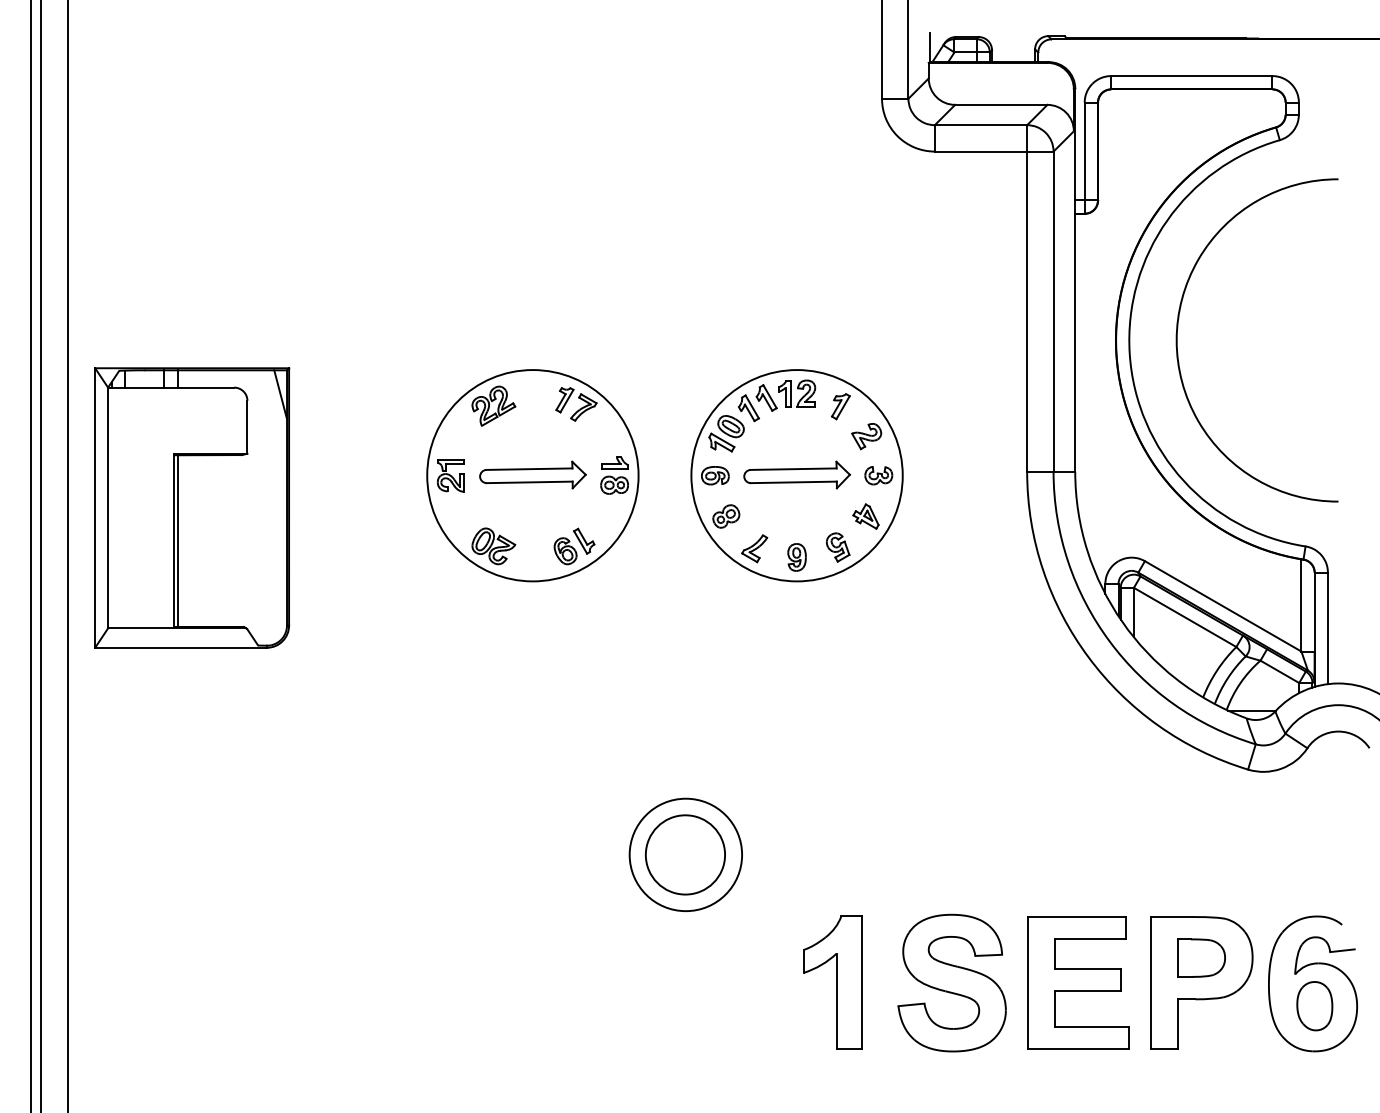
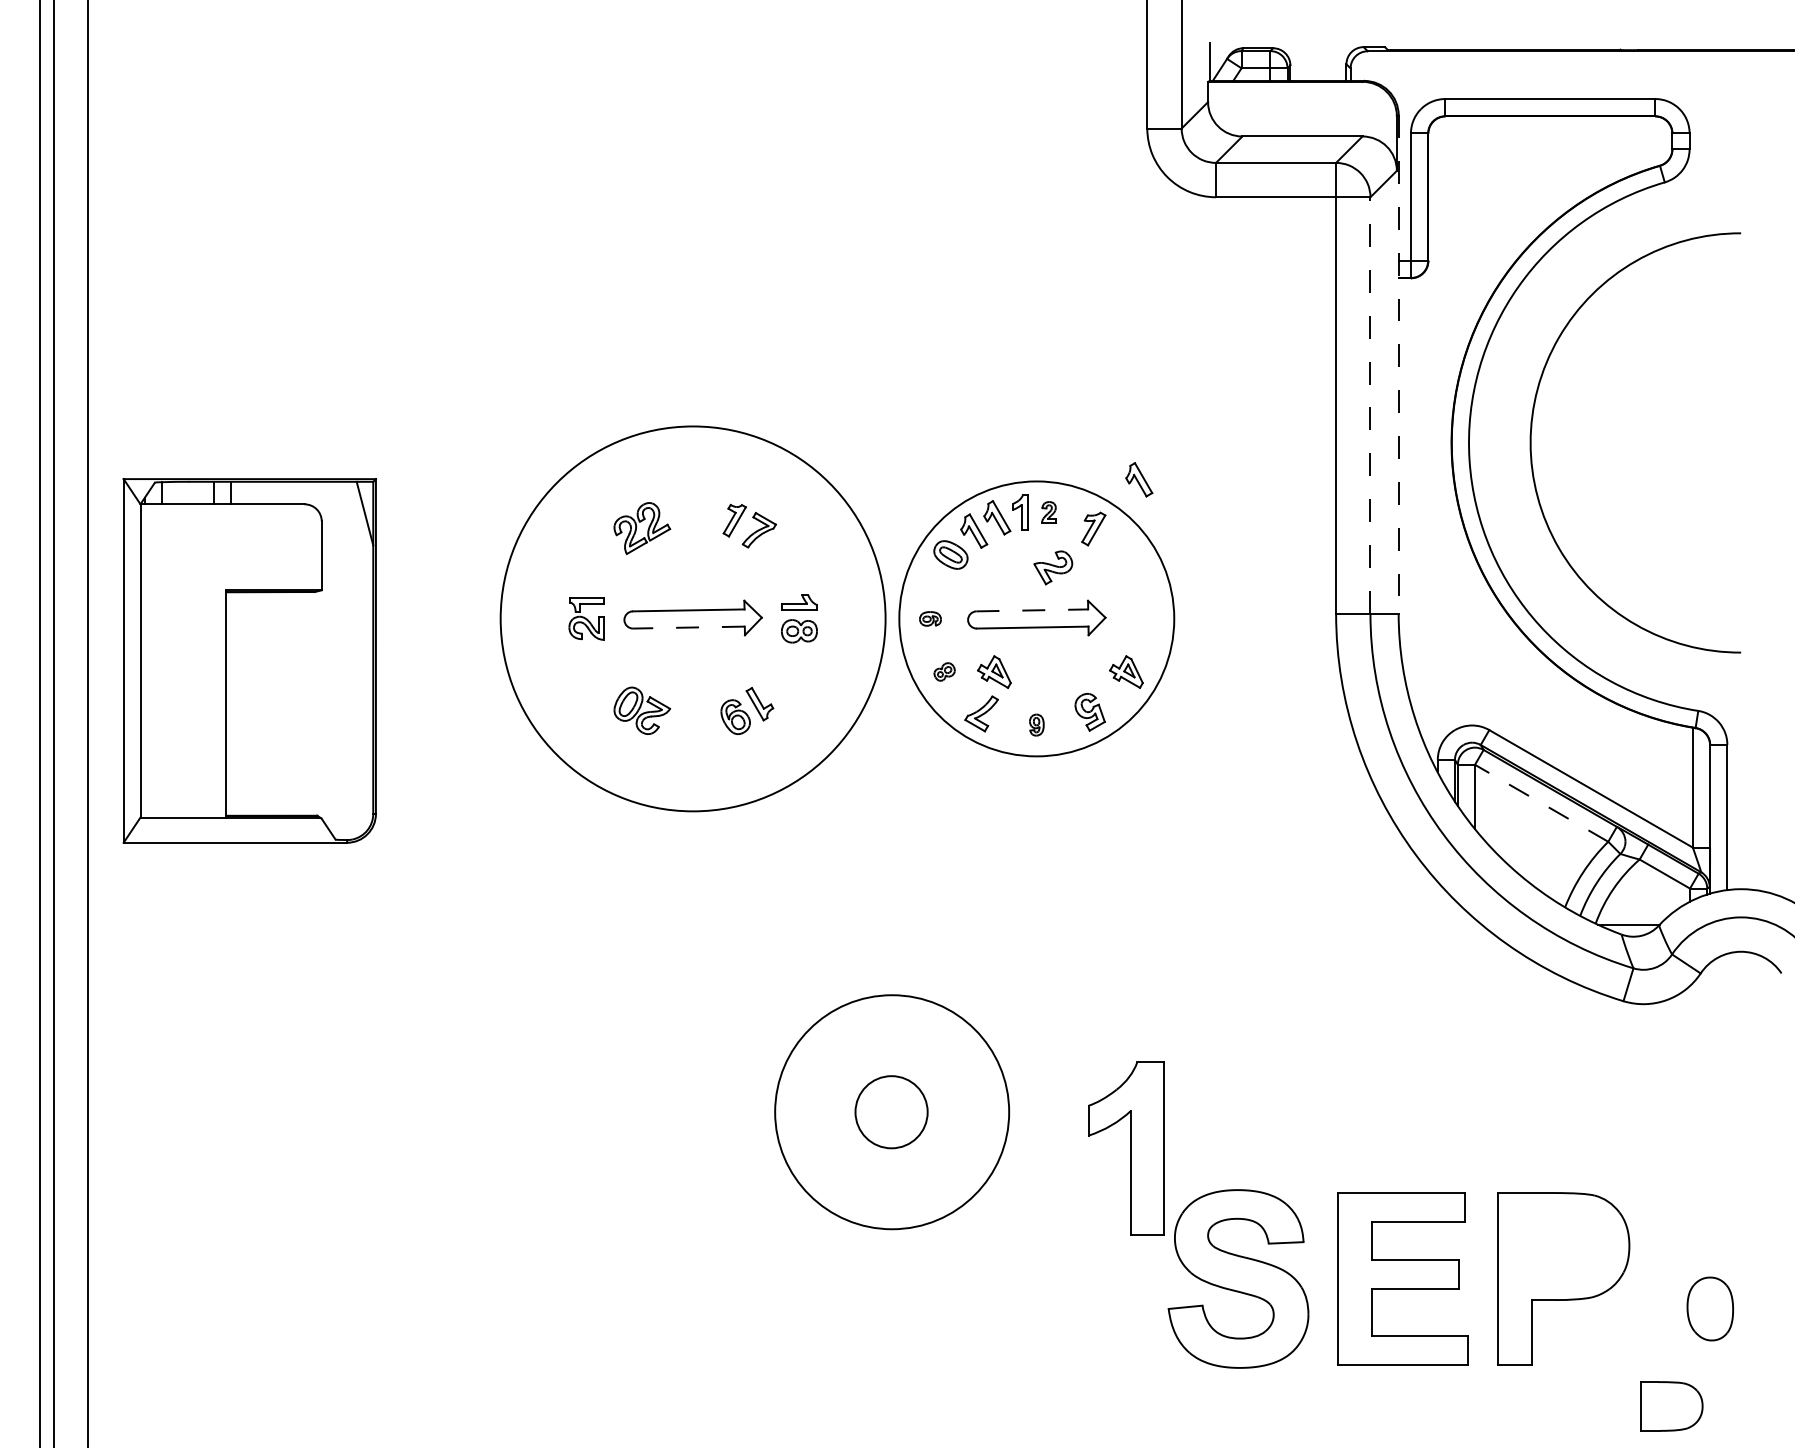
line: (1075, 280) -> (1398, 364), solid -> dashed
line: (1053, 310) -> (1370, 404), solid -> dashed
part: (876, 368) -> (1139, 479), added
part: (806, 393) -> (1048, 512), size x0.6
part: (866, 436) -> (1053, 567), moved
part: (721, 442) -> (938, 575), removed
line: (793, 469) -> (1032, 610), solid -> dashed
circle: (532, 475) -> (692, 618), size x1.4
part: (715, 475) -> (930, 618), size x0.6
part: (878, 475) -> (1142, 618), removed
line: (529, 482) -> (688, 627), solid -> dashed
part: (726, 516) -> (944, 671), size x0.6
part: (764, 516) -> (994, 671), added
line: (177, 540) -> (230, 703), removed
part: (796, 556) -> (1036, 724), size x0.6
line: (1185, 617) -> (1541, 803), solid -> dashed
circle: (685, 854) -> (891, 1111), size x0.7
circle: (686, 855) -> (892, 1112), size x1.6
part: (1201, 958) -> (1671, 1406), moved
part: (1304, 968) -> (1696, 1259), removed
part: (832, 982) -> (1126, 1148), moved

